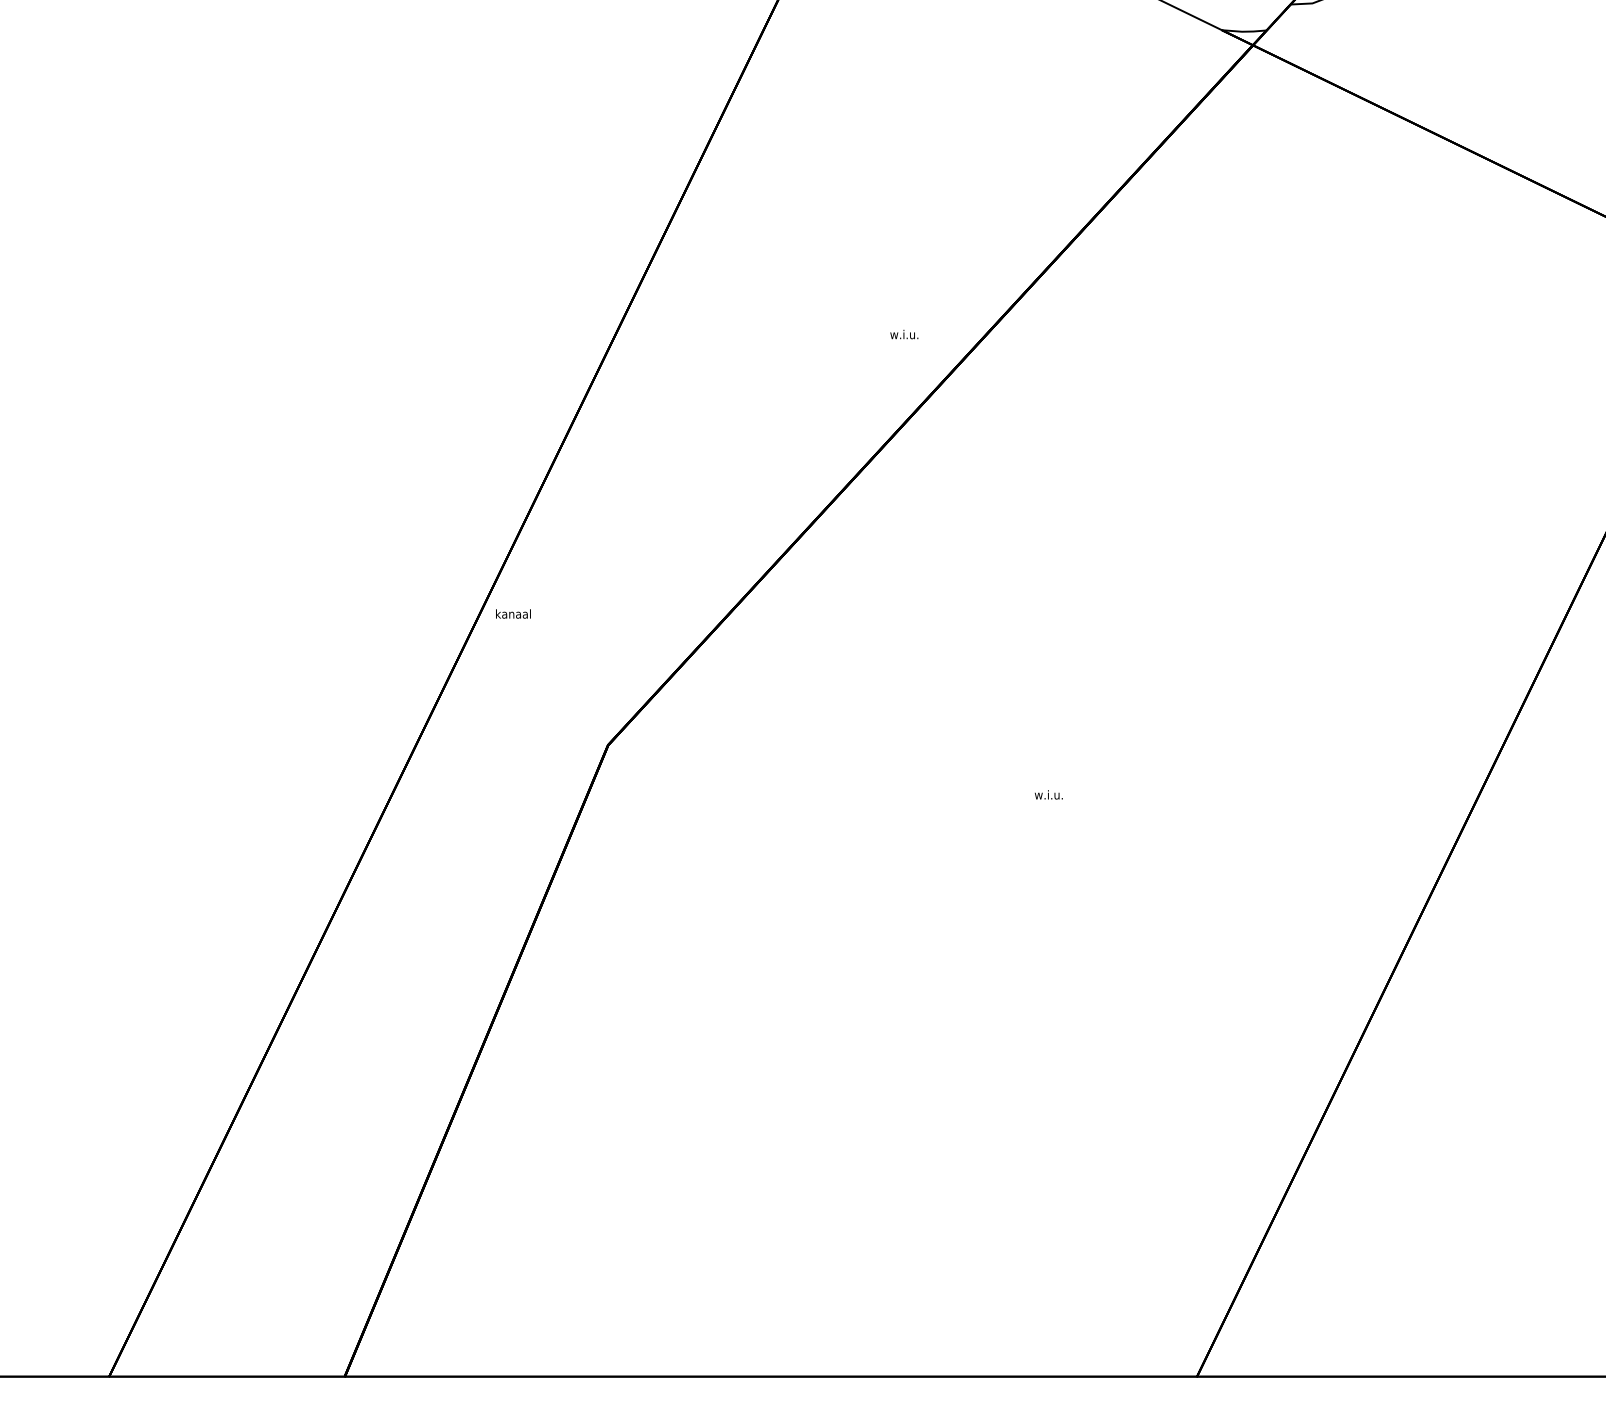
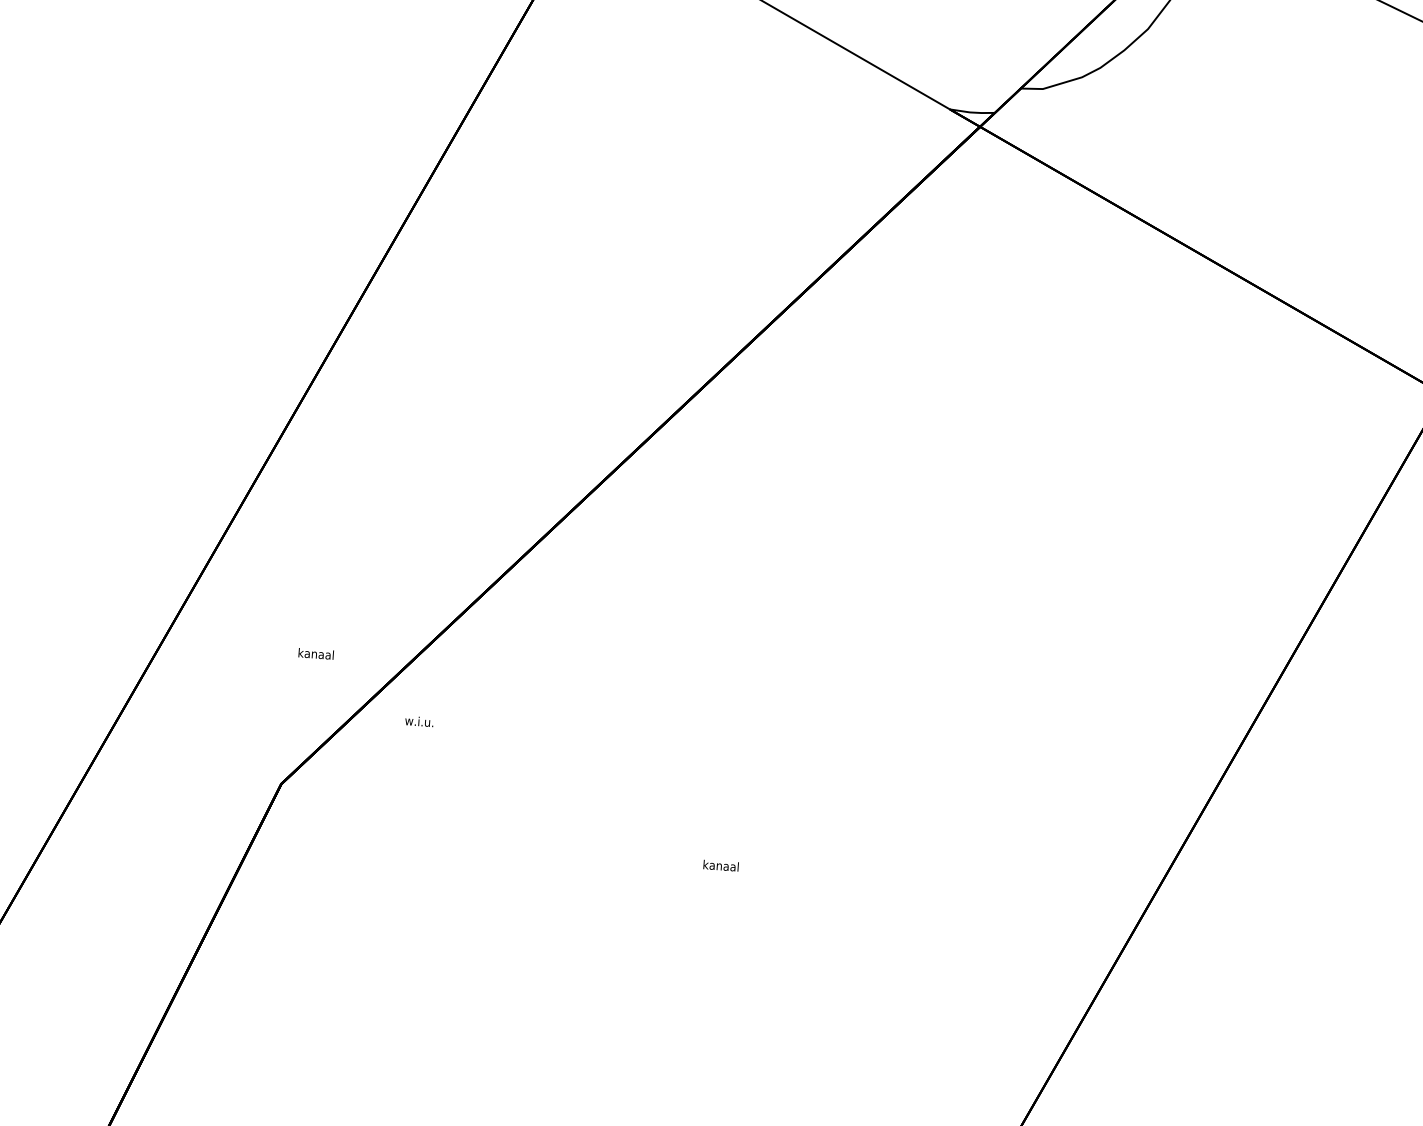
text: (904, 334) -> (419, 721), moved
text: (513, 613) -> (316, 653), moved
text: (1048, 794) -> (720, 865), w.i.u. -> kanaal

